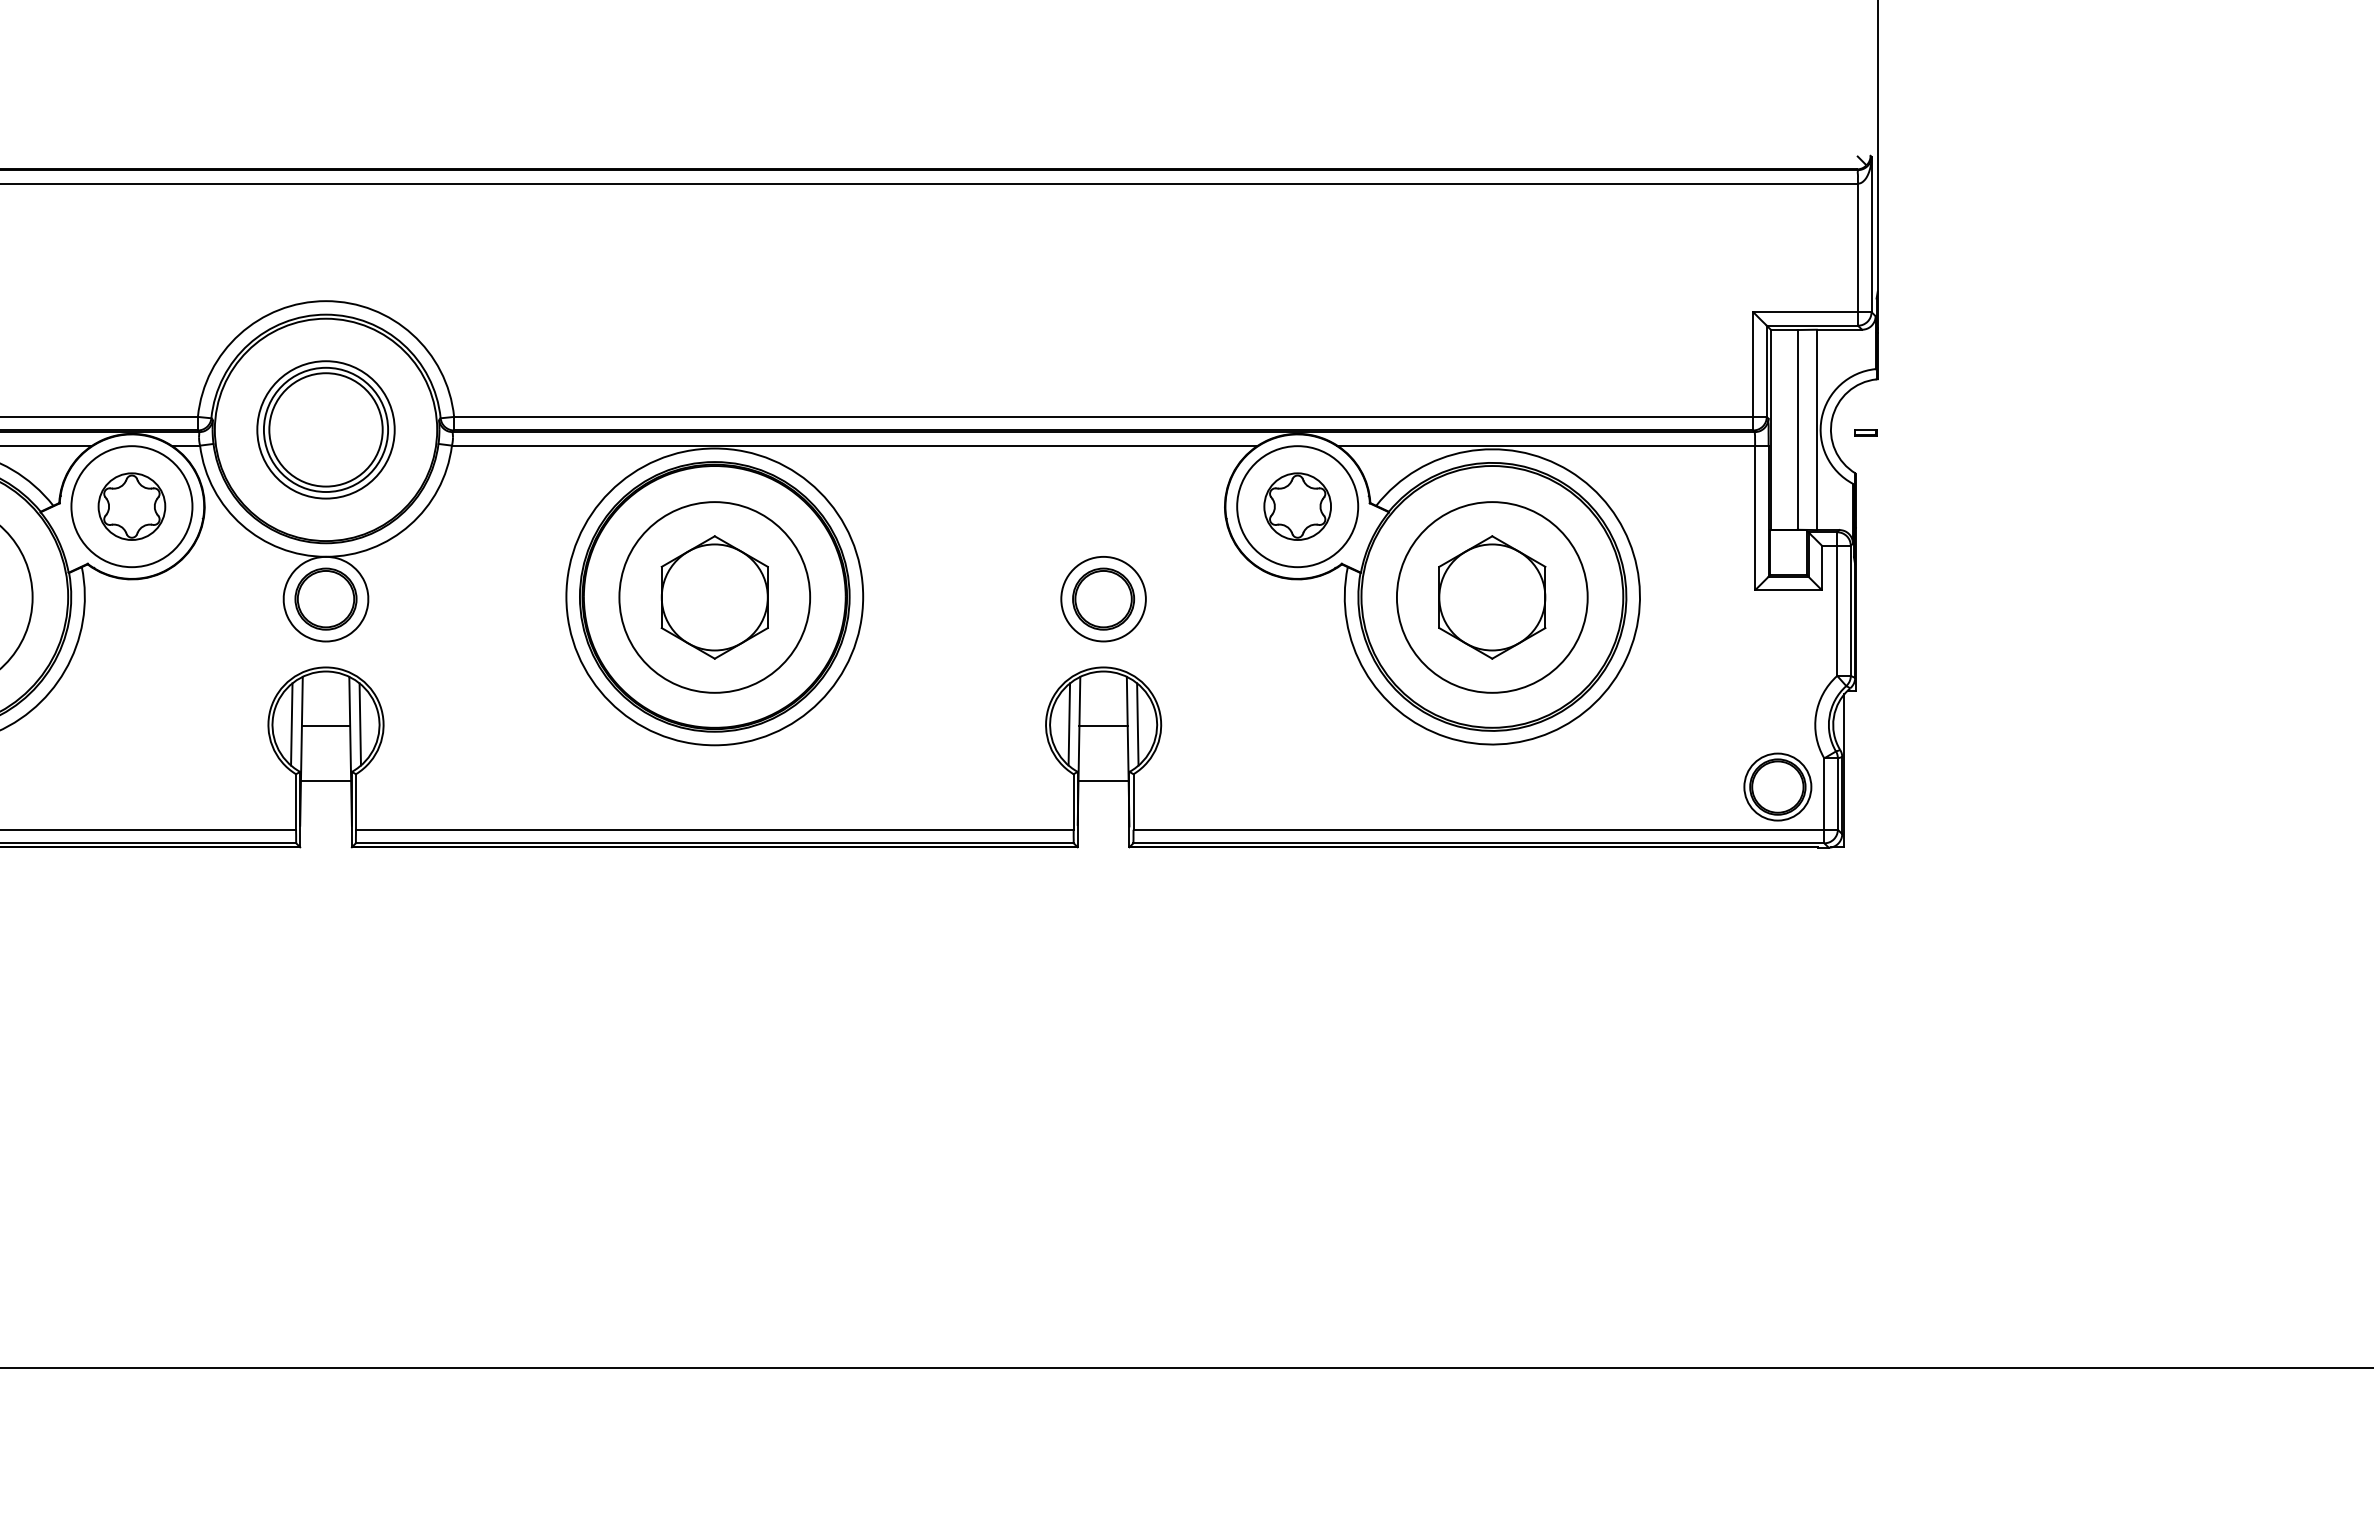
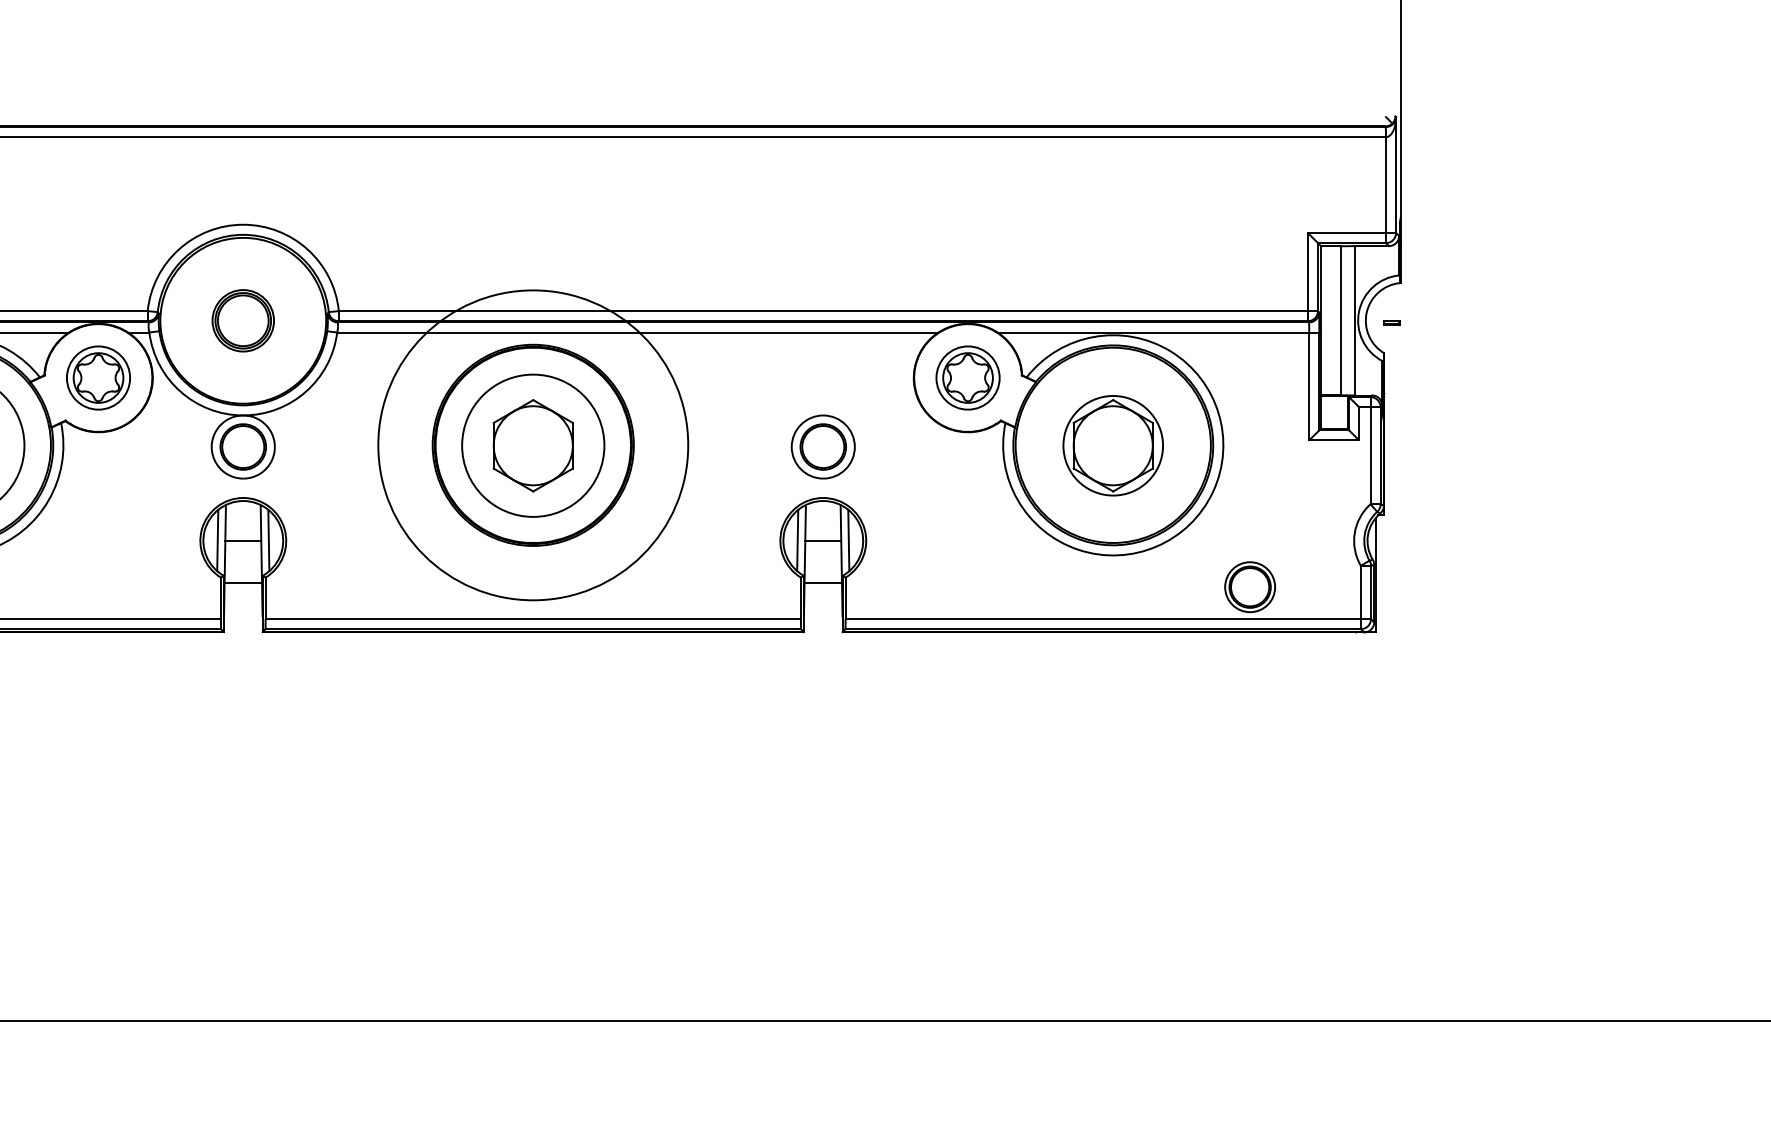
part: (325, 429) -> (242, 320), size x0.6
circle: (131, 506) -> (98, 377), size x0.7
circle: (1297, 506) -> (967, 377), size x0.7
circle: (714, 596) -> (533, 445), size x1.4
circle: (1491, 597) -> (1112, 445), size x0.7
part: (1777, 786) -> (1249, 586), moved

